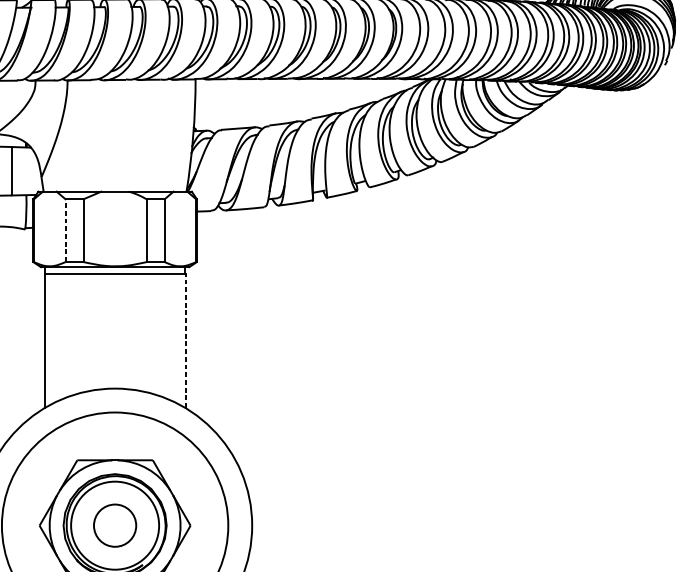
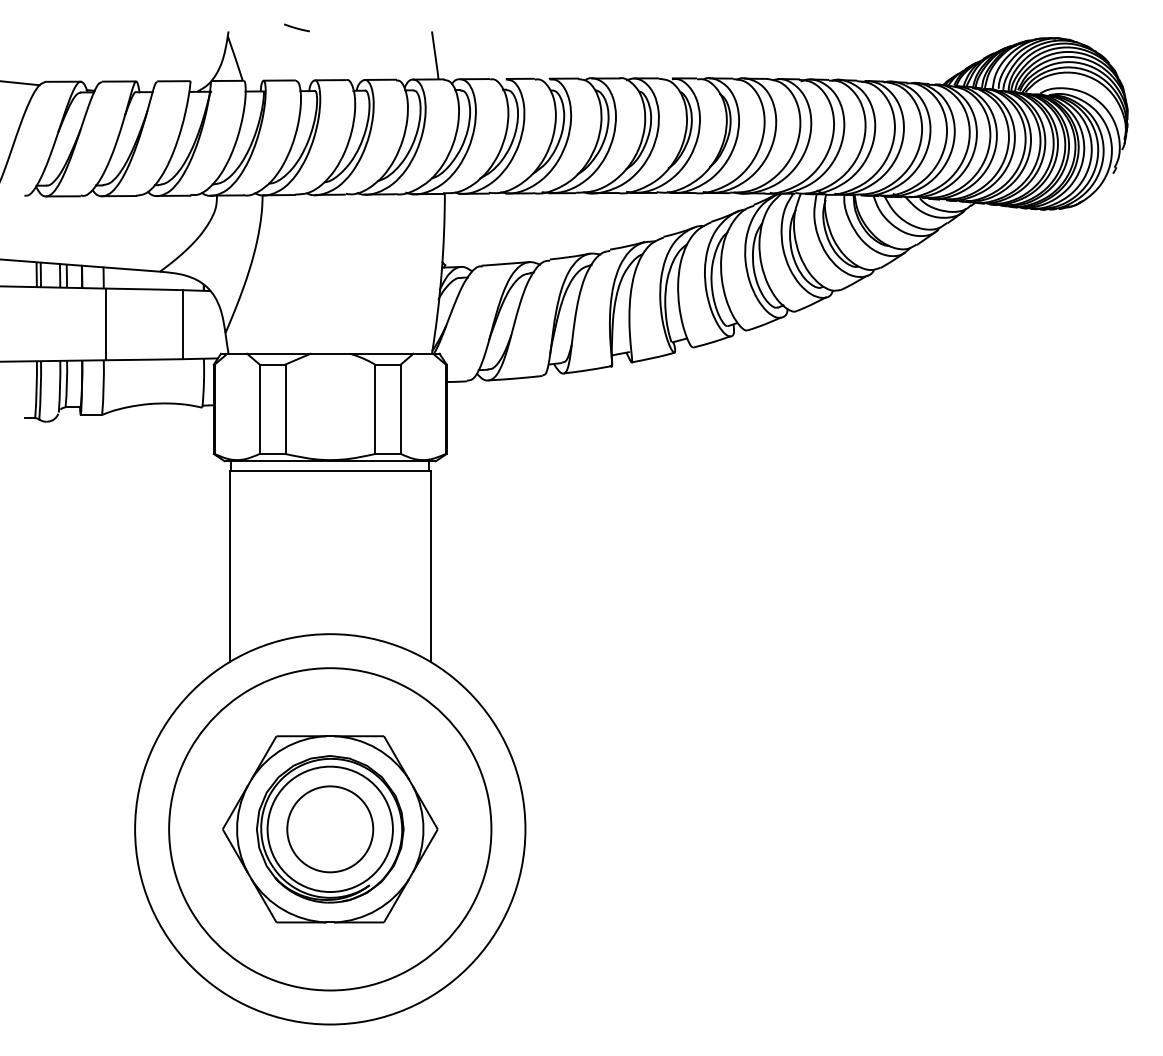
line: (65, 230) -> (259, 409), dashed -> solid
line: (185, 341) -> (430, 566), dashed -> solid
circle: (115, 525) -> (330, 829), size x1.43

